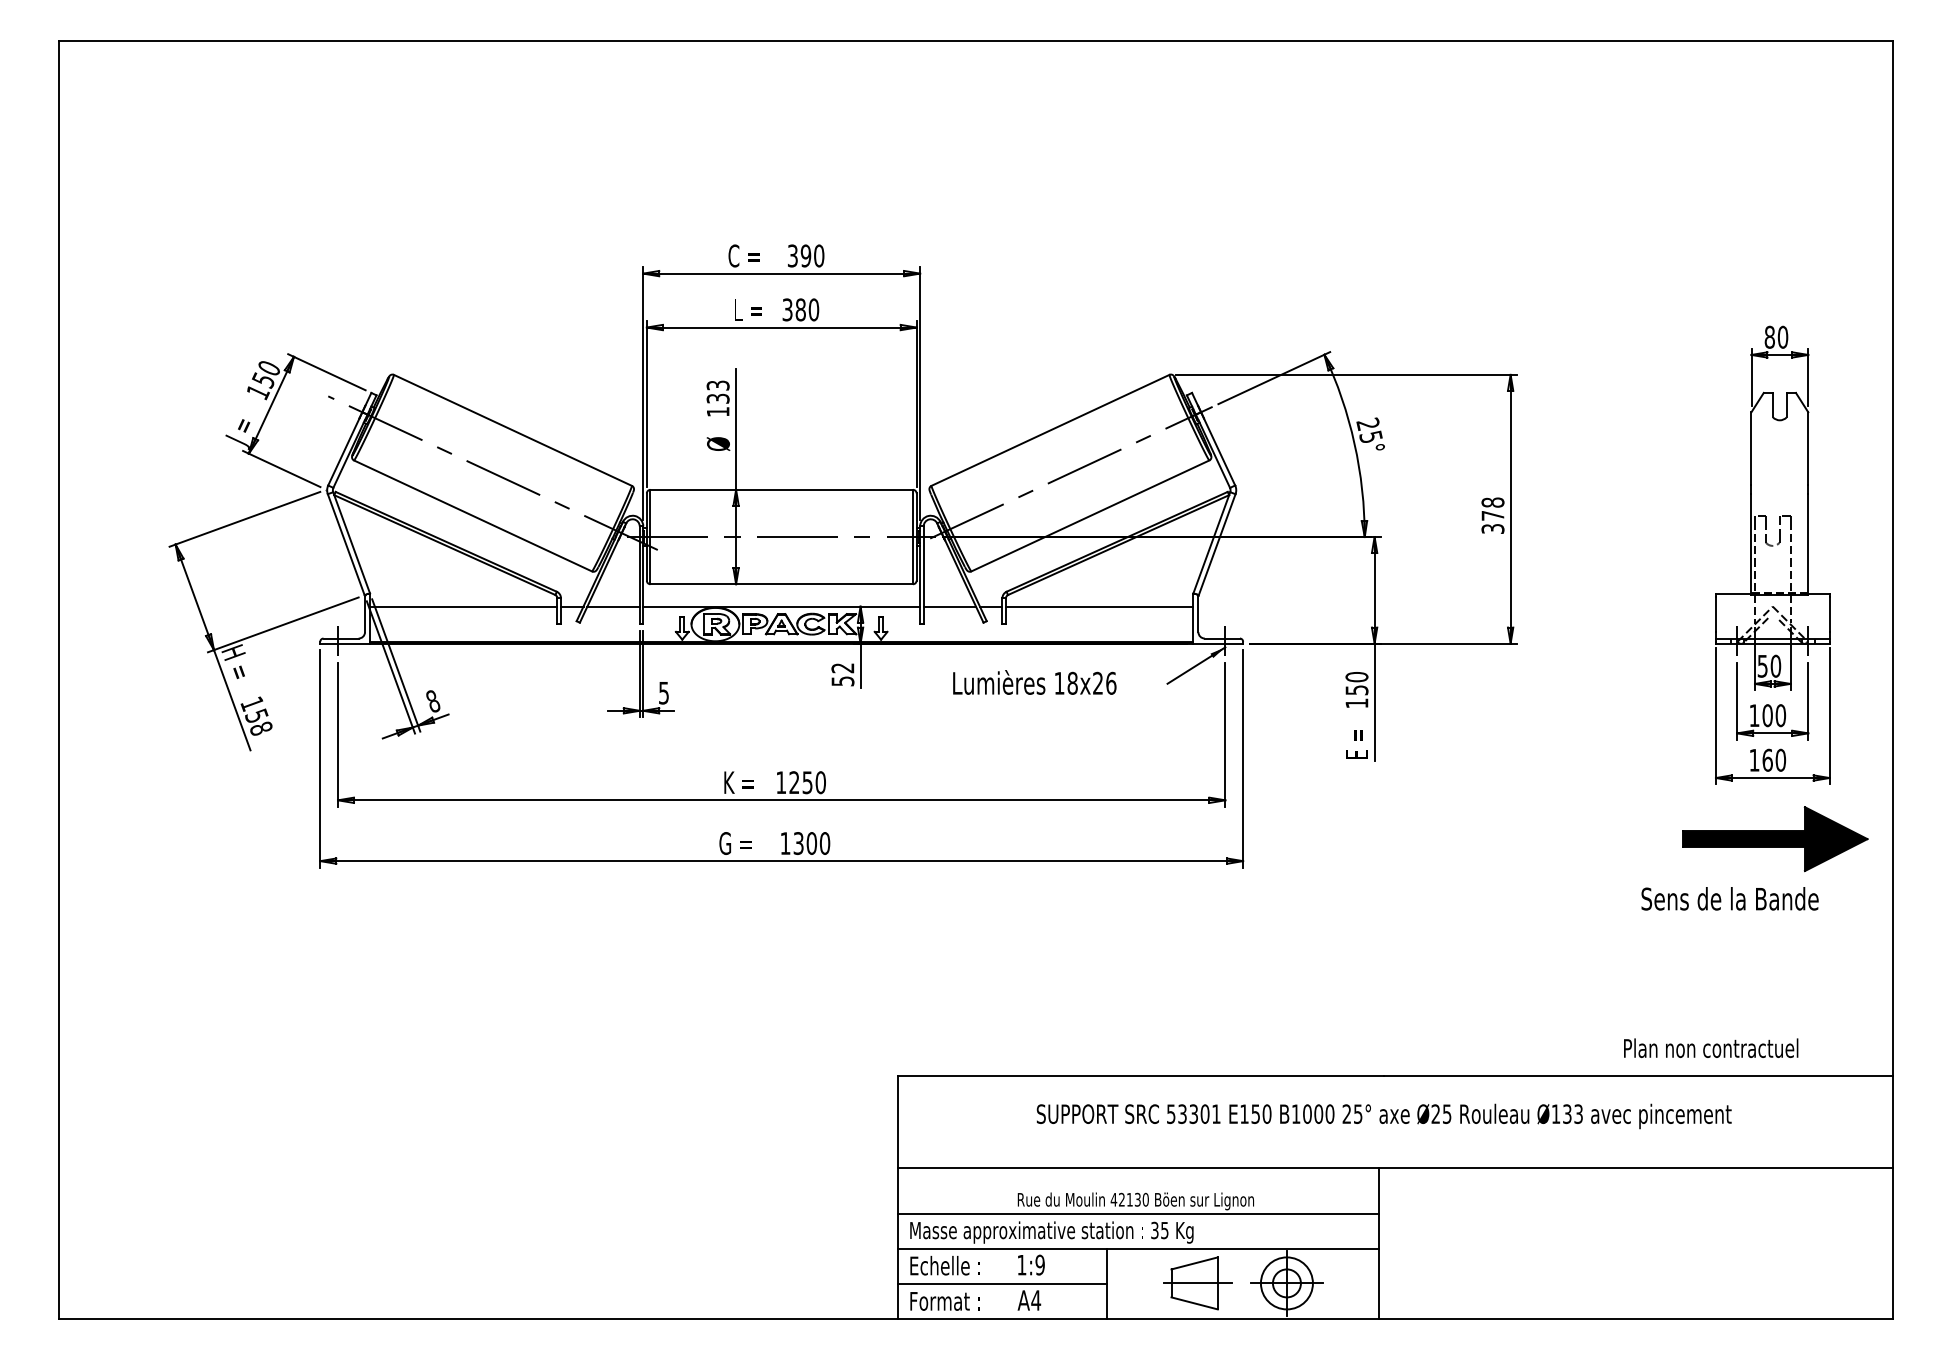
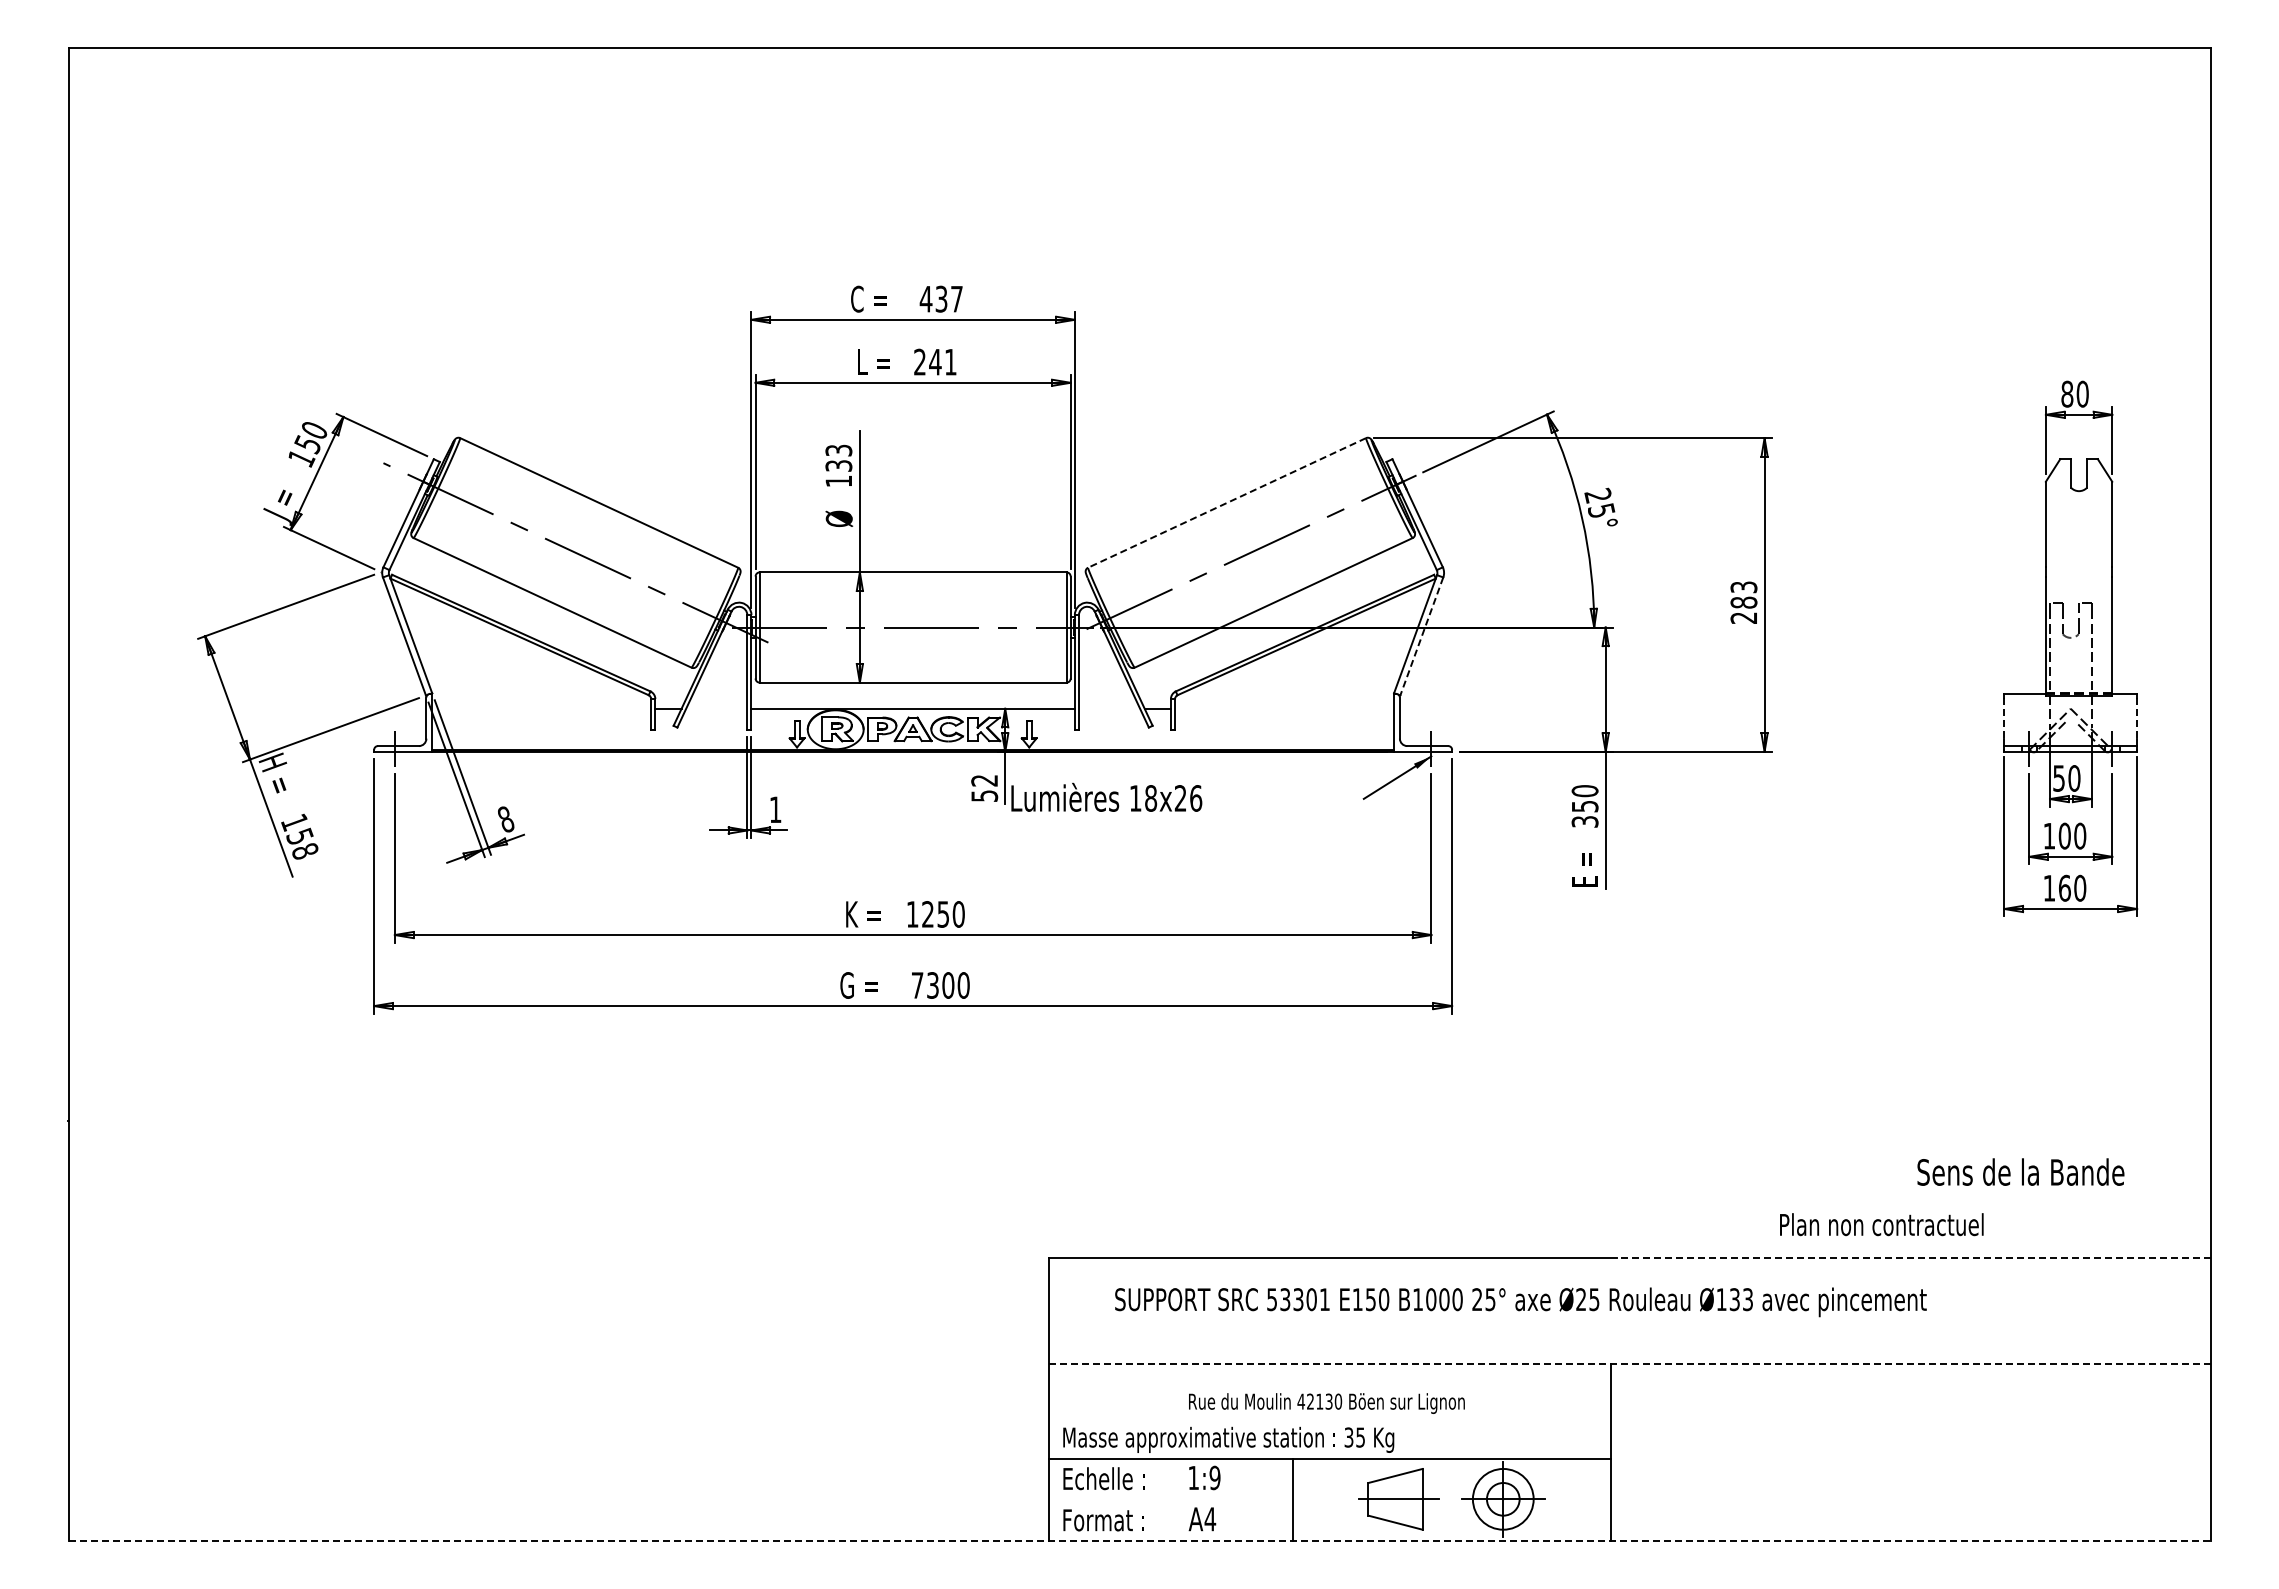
text: (805, 255) -> (940, 298), 390 -> 437
text: (800, 309) -> (935, 361), 380 -> 241
line: (1049, 430) -> (1226, 503), solid -> dashed
text: (1492, 515) -> (1743, 602), 378 -> 283
line: (1216, 544) -> (1421, 636), solid -> dashed
line: (463, 606) -> (541, 708), removed
line: (613, 606) -> (716, 708), removed
line: (949, 606) -> (1109, 708), removed
line: (1099, 606) -> (1284, 708), removed
line: (1716, 614) -> (2004, 718), solid -> dashed
line: (1829, 614) -> (2137, 718), solid -> dashed
text: (1034, 681) -> (1106, 796), moved
text: (663, 692) -> (775, 809), 5 -> 1
text: (1356, 703) -> (1584, 821), 150 -> 350
part: (1775, 839) -> (2073, 980), removed
text: (785, 843) -> (917, 985), 1300 -> 7300
text: (1729, 898) -> (2020, 1171), moved
text: (1710, 1048) -> (1881, 1224), moved
line: (1638, 1076) -> (1913, 1257), solid -> dashed
text: (1383, 1116) -> (1520, 1302), moved
line: (1394, 1167) -> (1629, 1363), solid -> dashed
line: (1139, 1214) -> (1330, 1418), removed
line: (1002, 1284) -> (1170, 1500), removed
line: (975, 1319) -> (1139, 1541), solid -> dashed

